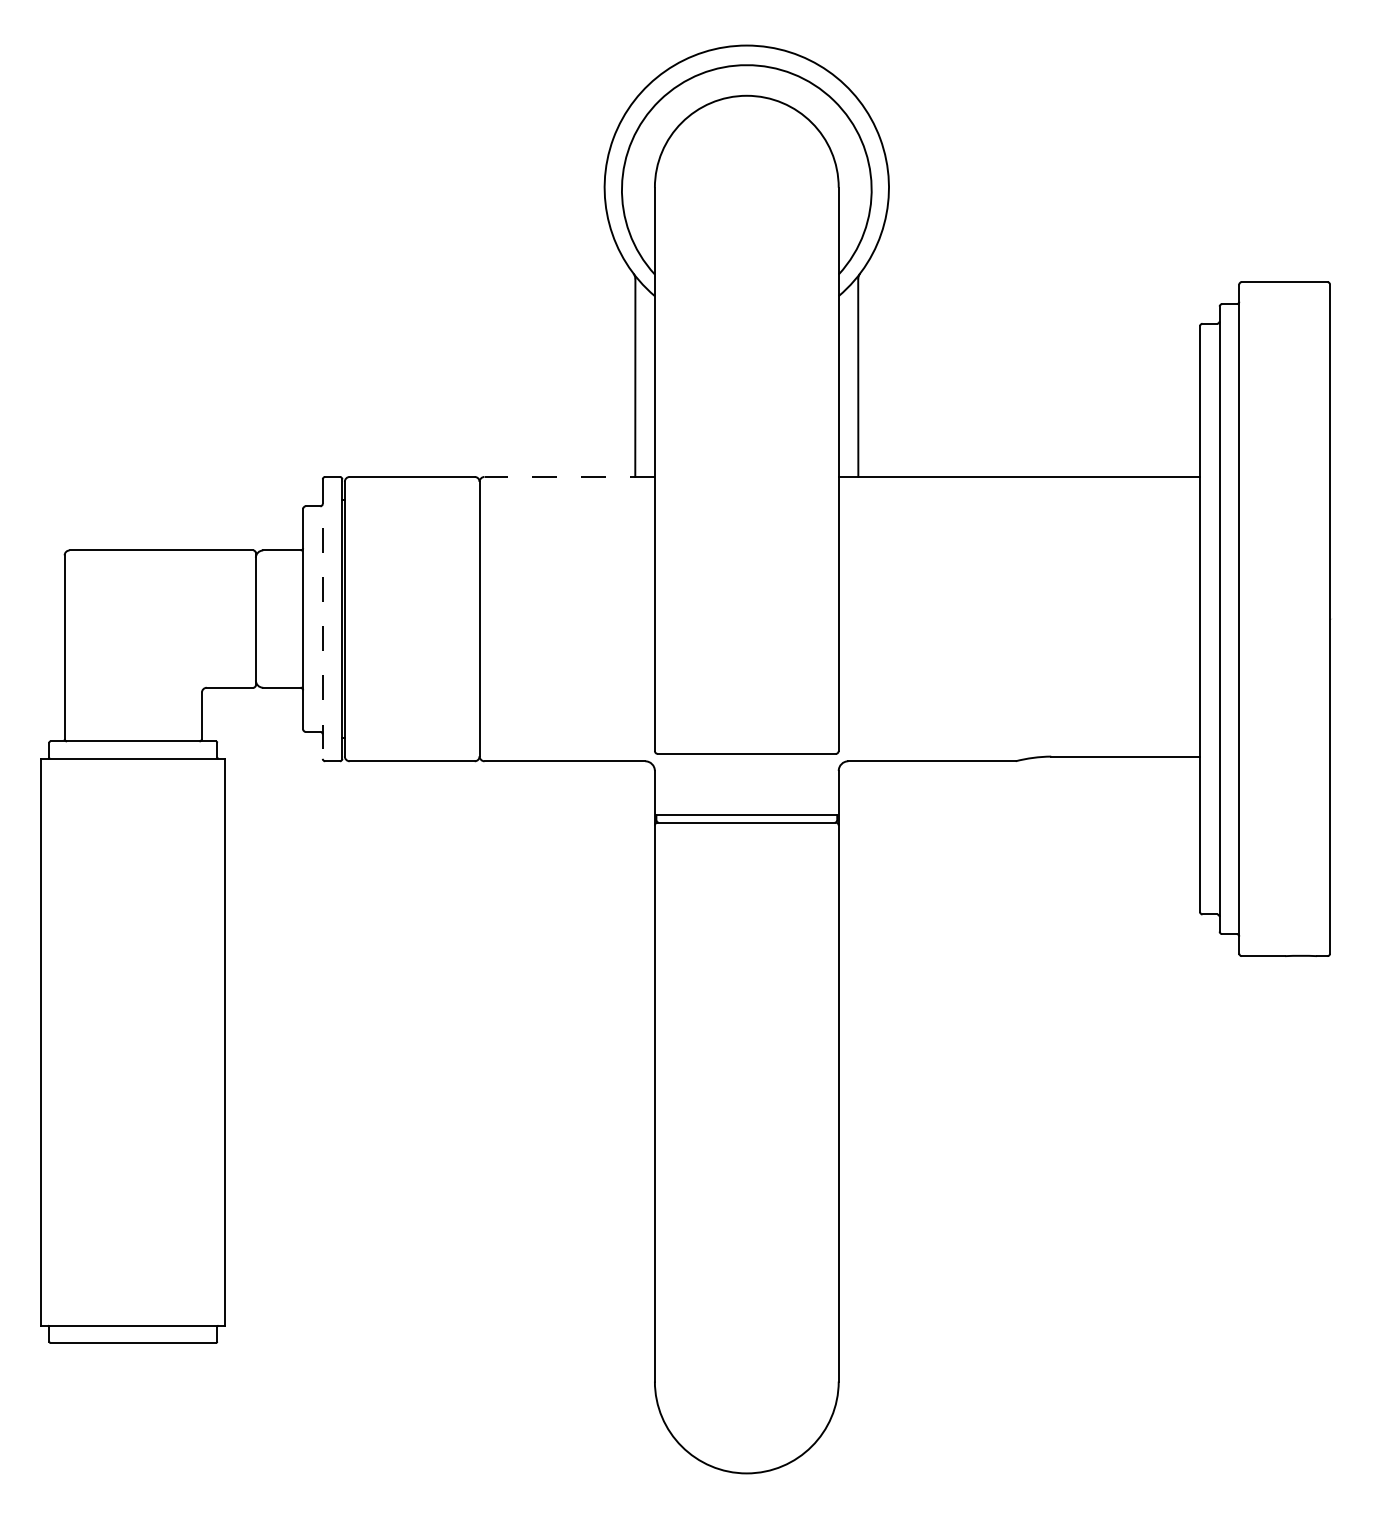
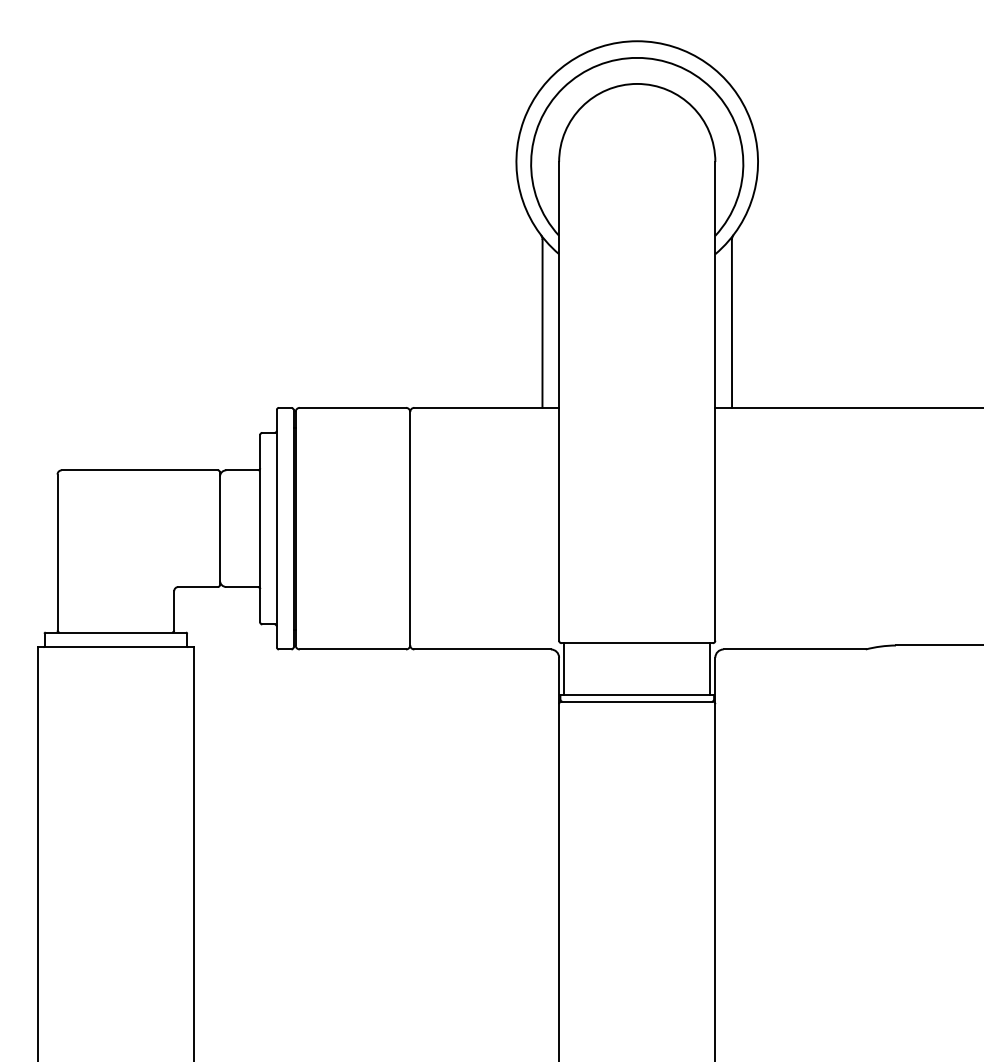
line: (569, 476) -> (486, 407), dashed -> solid
line: (322, 619) -> (276, 528), dashed -> solid
line: (661, 784) -> (564, 669), added
line: (832, 784) -> (710, 669), added

